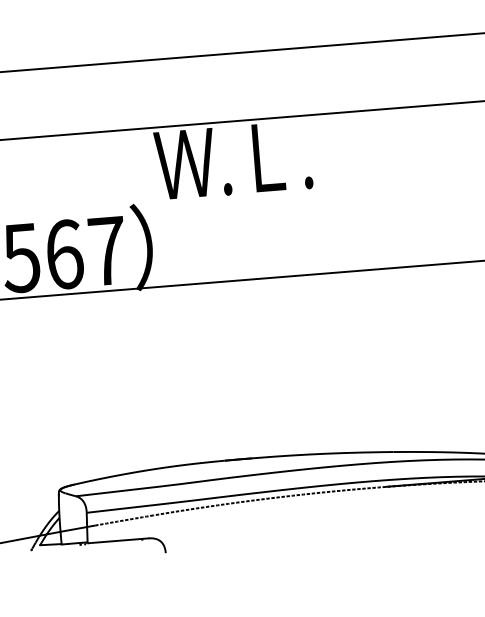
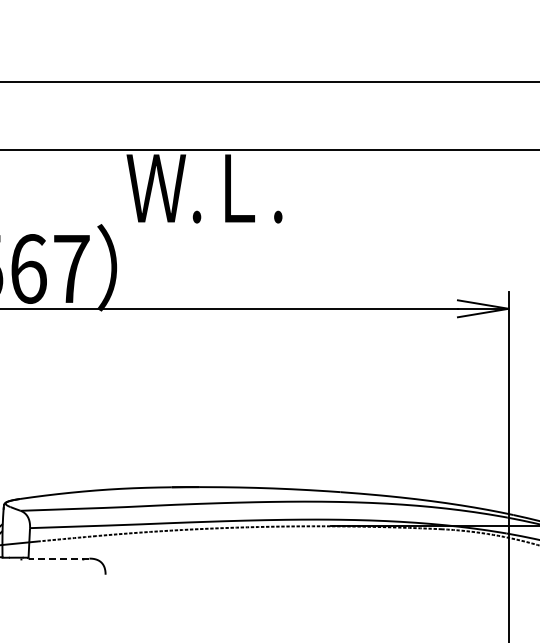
line: (117, 540) -> (58, 558), solid -> dashed

